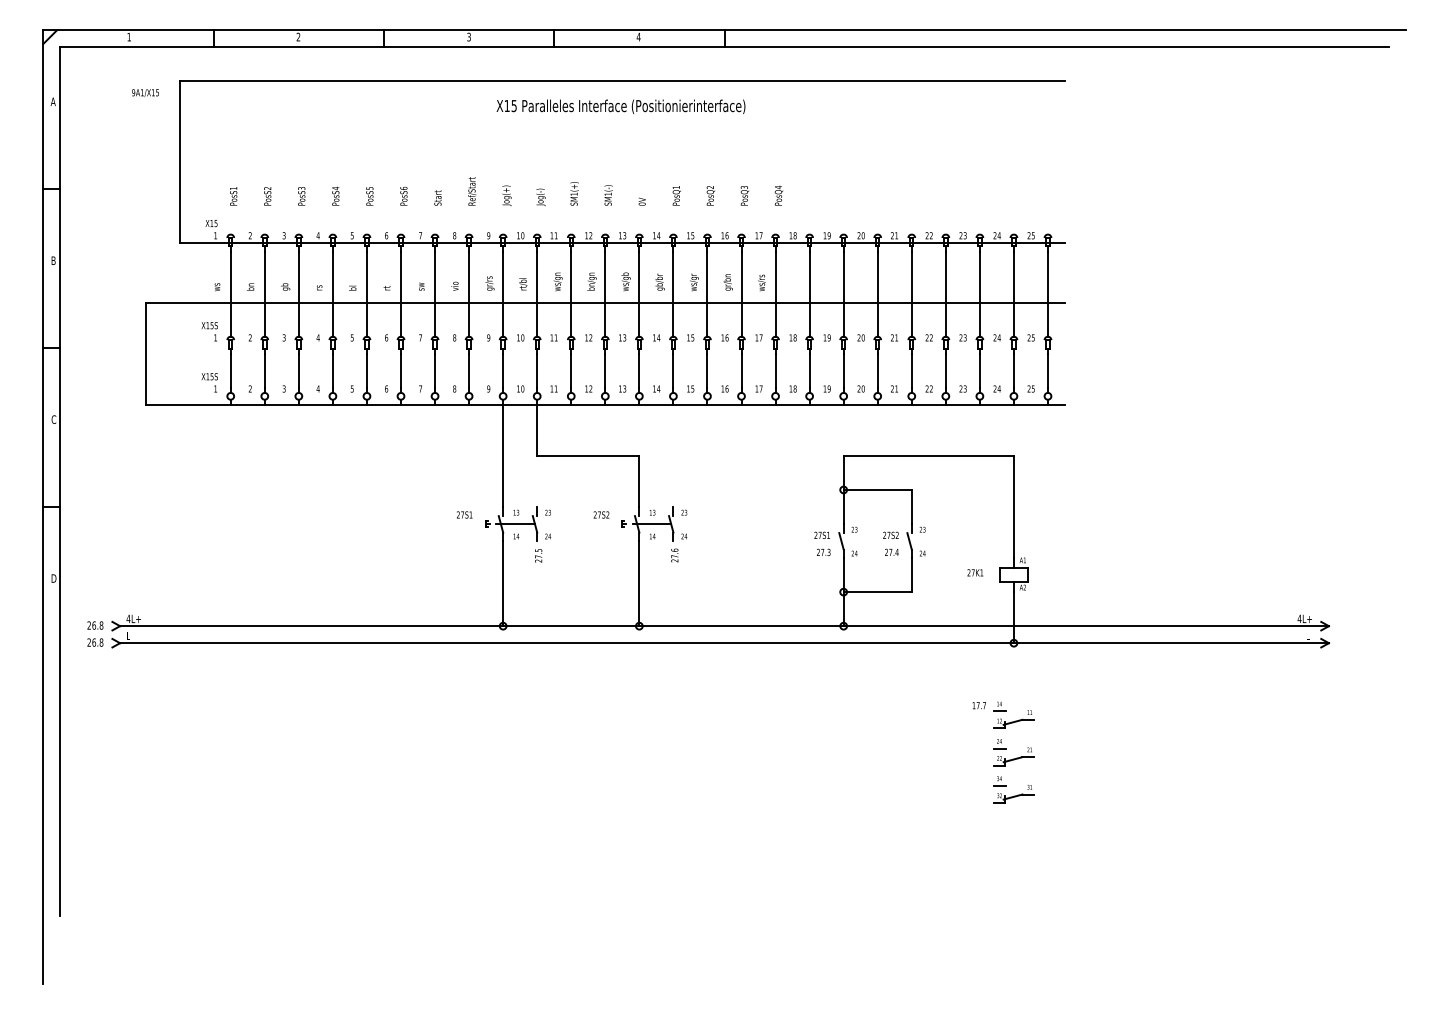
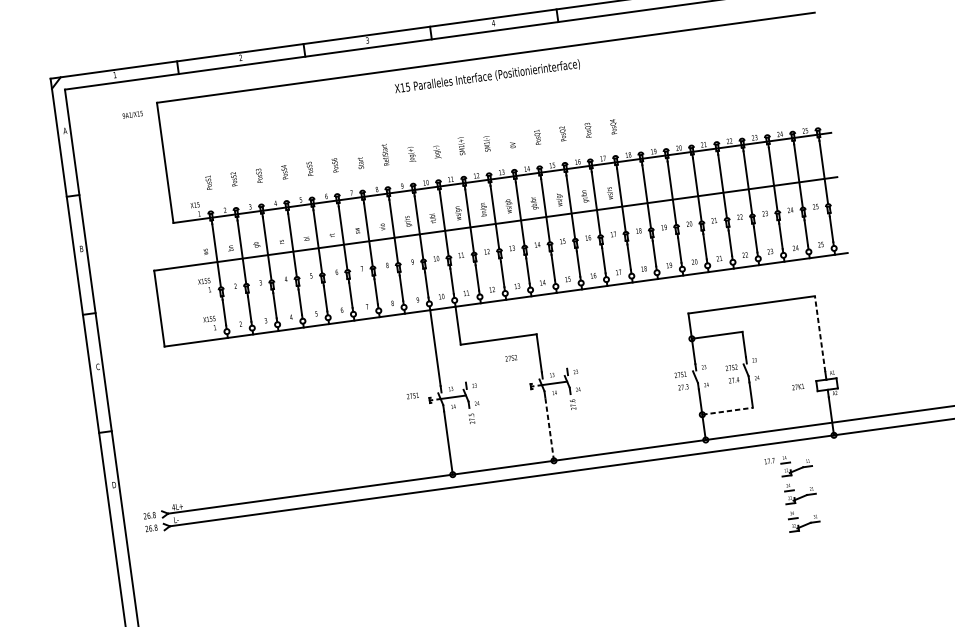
line: (1013, 506) -> (819, 333), solid -> dashed
text: (601, 514) -> (511, 357), moved
line: (639, 583) -> (549, 429), solid -> dashed
line: (878, 592) -> (728, 411), solid -> dashed
part: (1003, 752) -> (792, 493), moved

